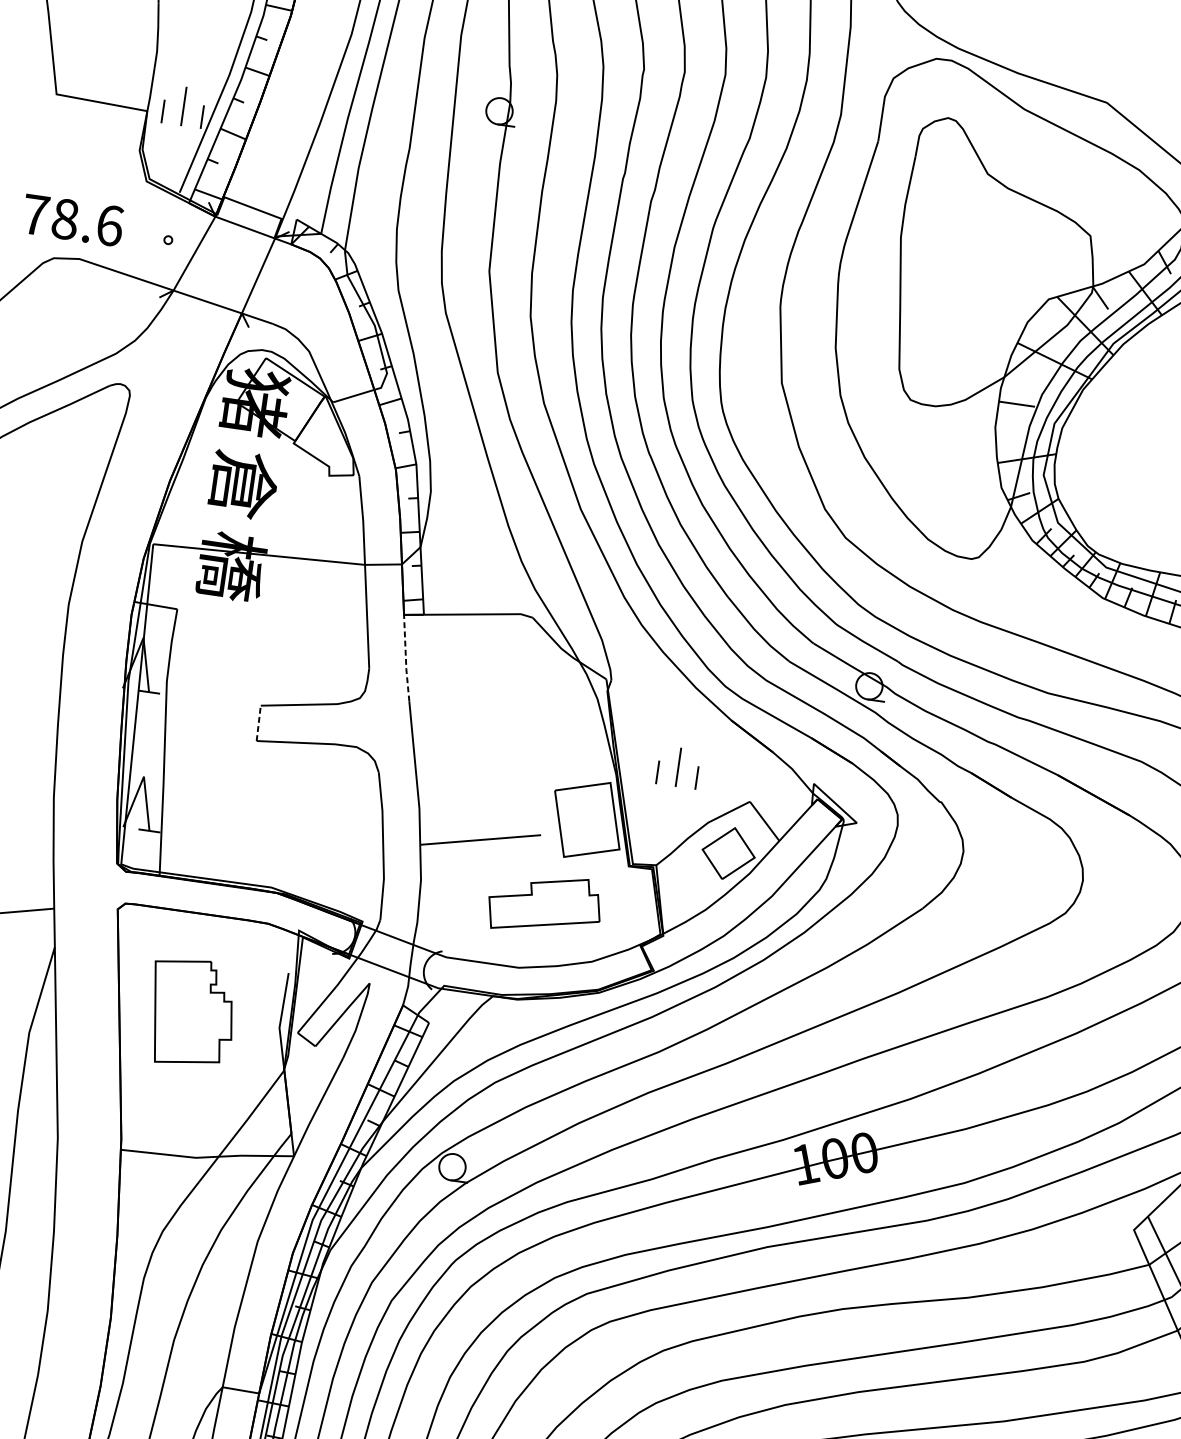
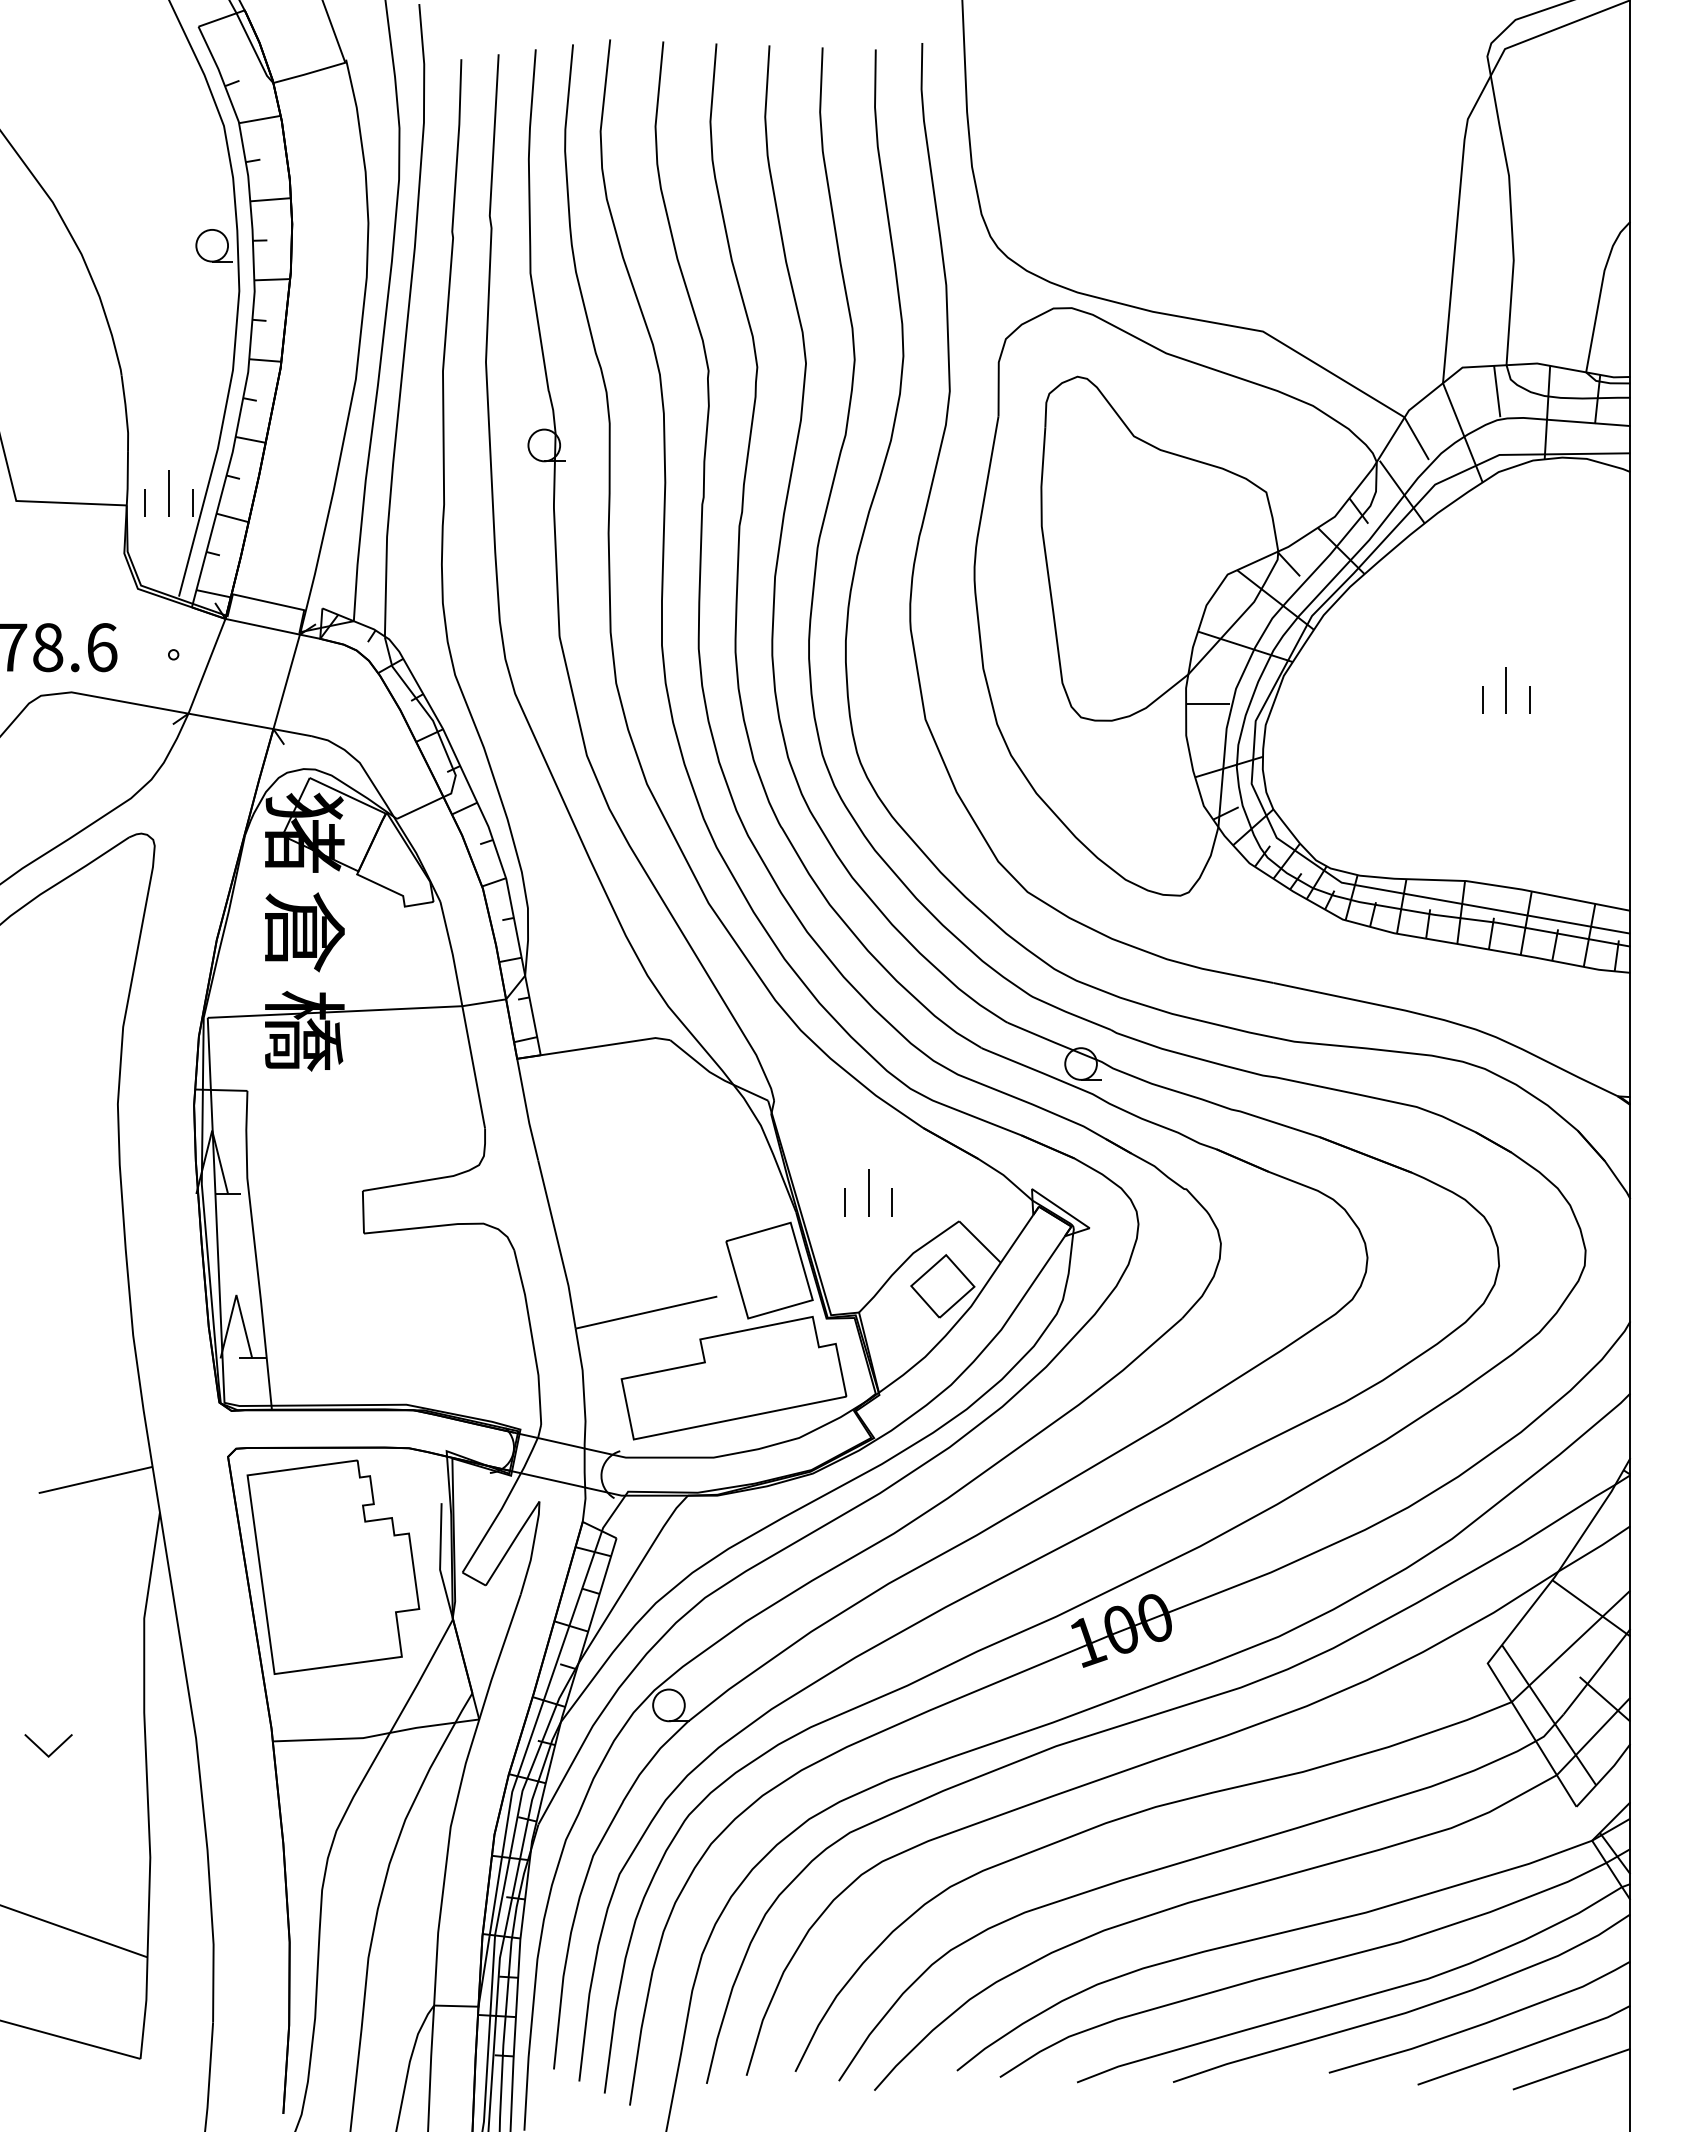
line: (405, 657) -> (526, 1109), dashed -> solid
line: (258, 722) -> (363, 1211), dashed -> solid
part: (544, 904) -> (733, 1378), size x1.67
part: (191, 1012) -> (333, 1566), size x1.67

